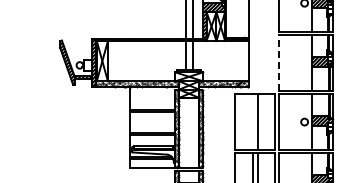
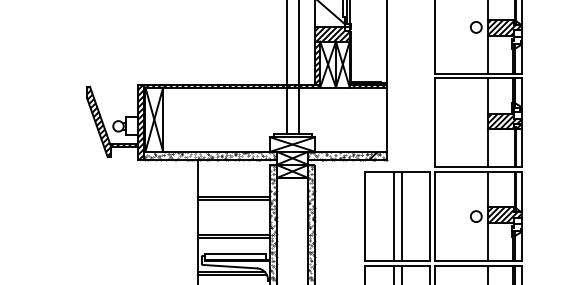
line: (278, 63) -> (434, 123), dashed -> solid
line: (253, 122) -> (394, 217), added

